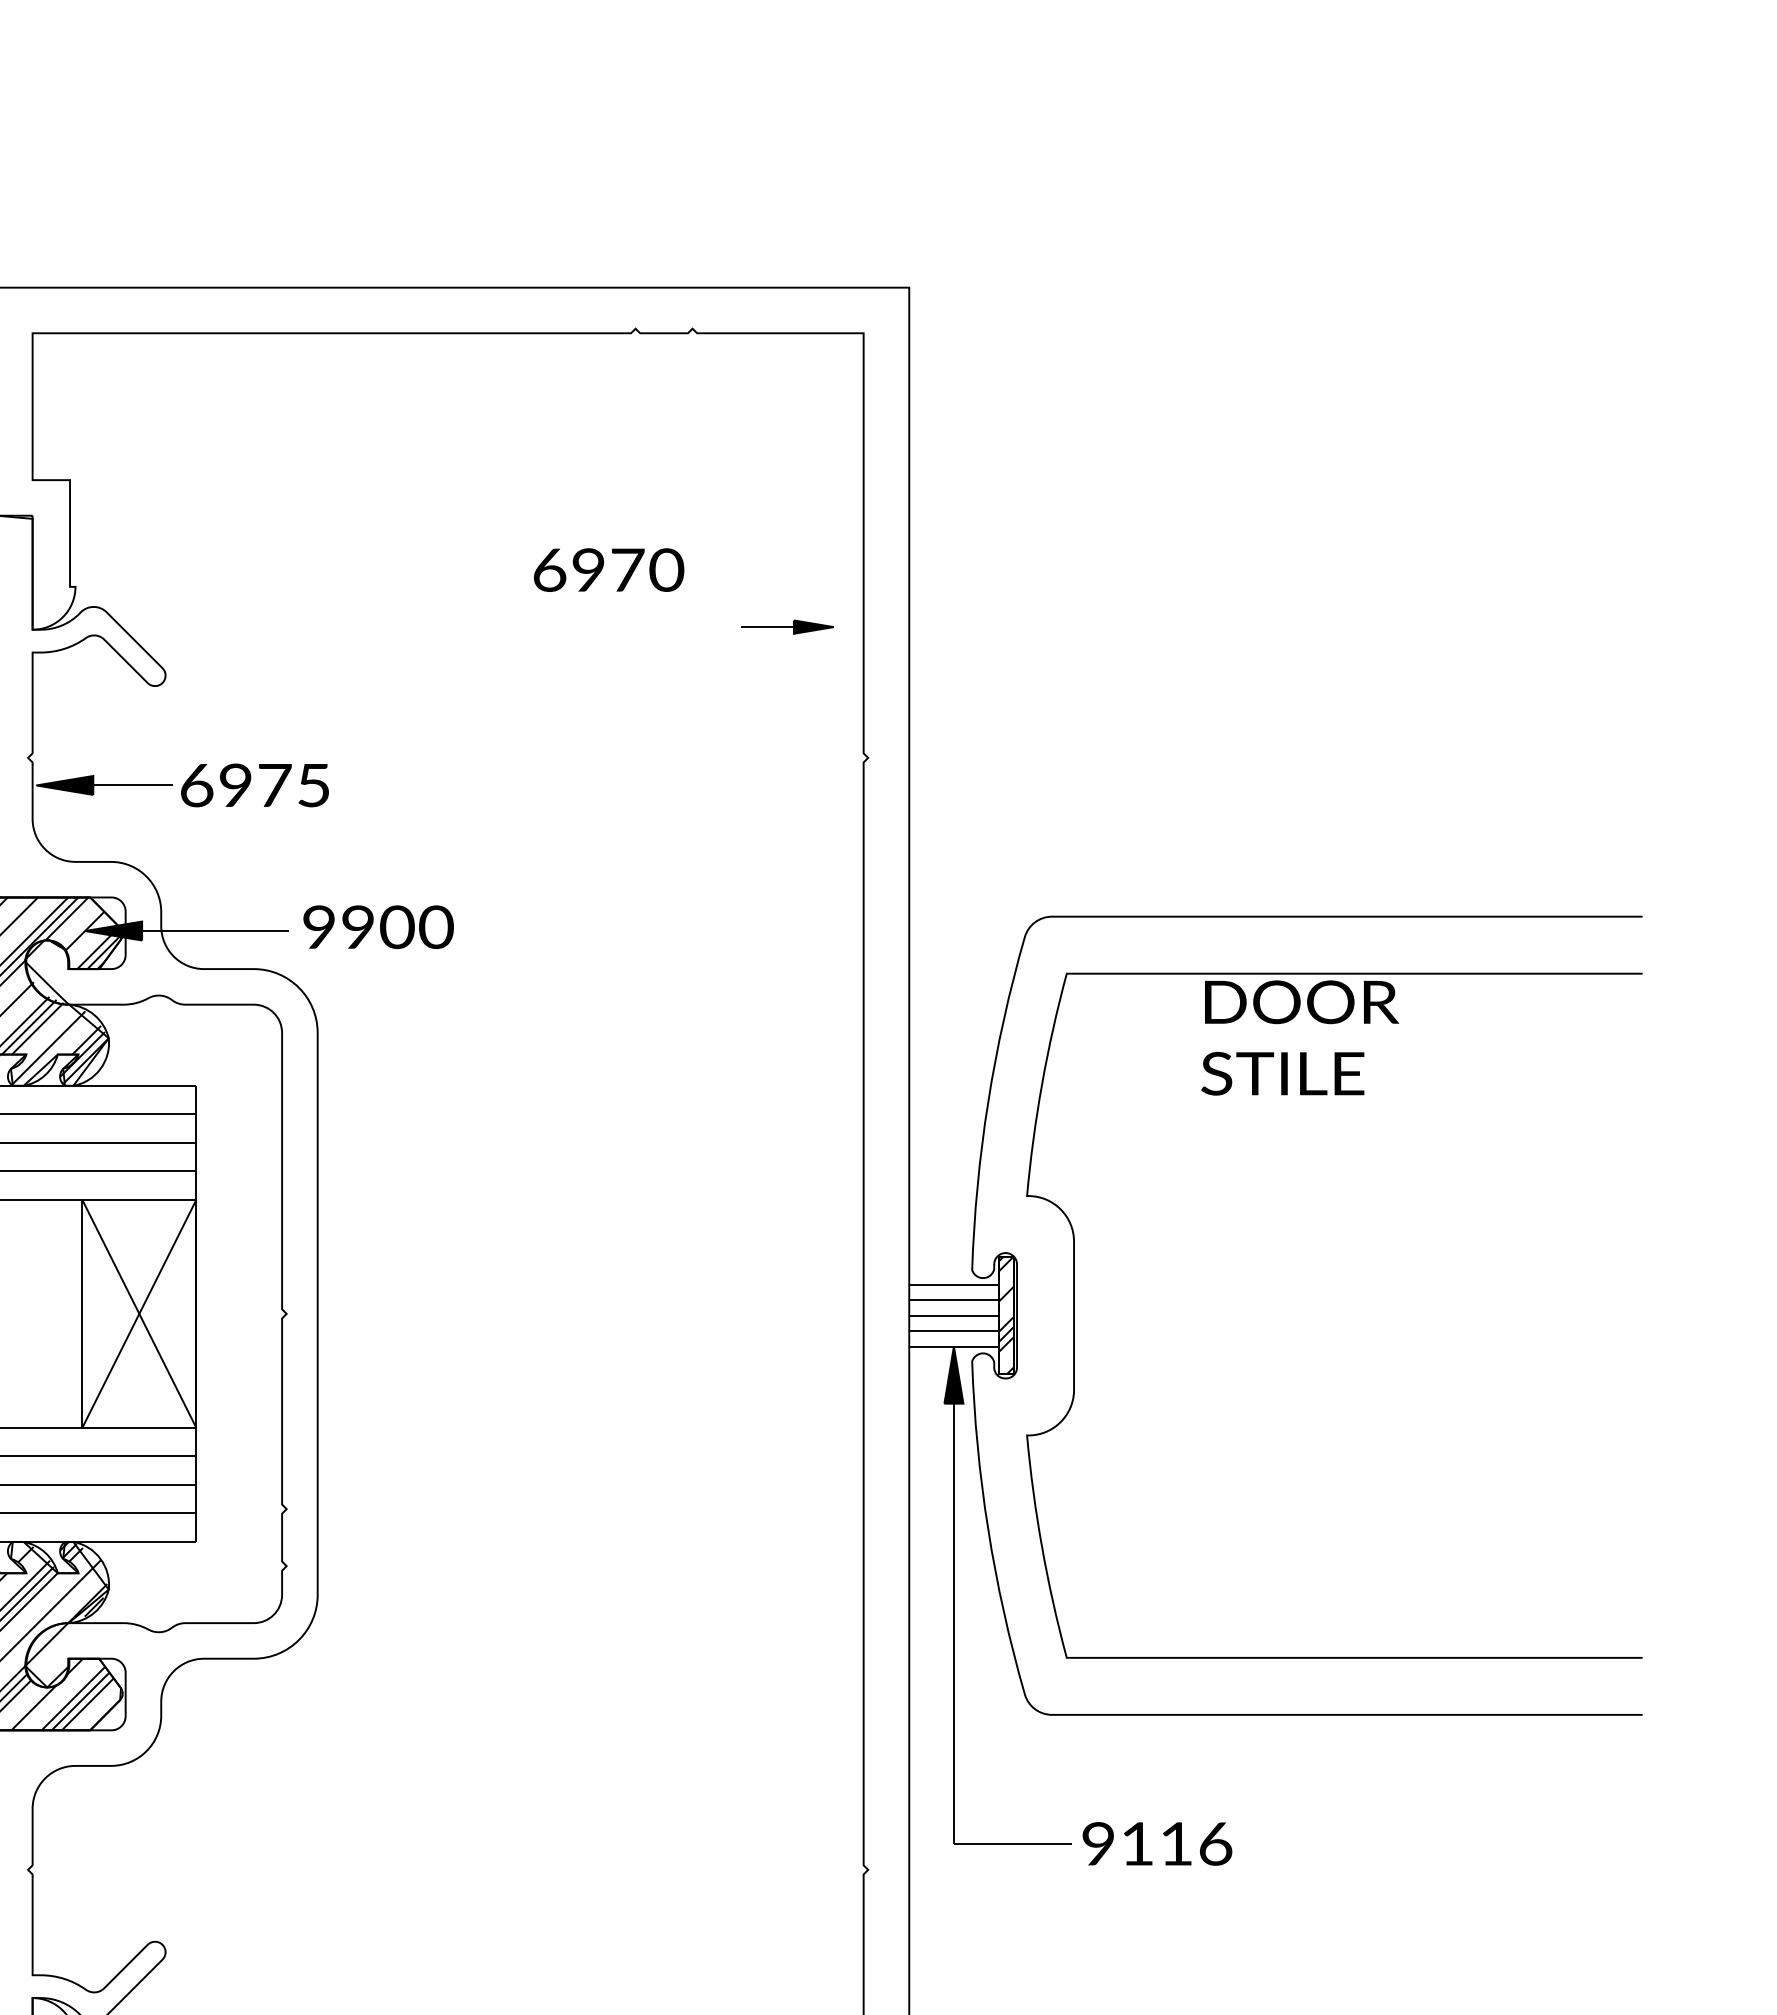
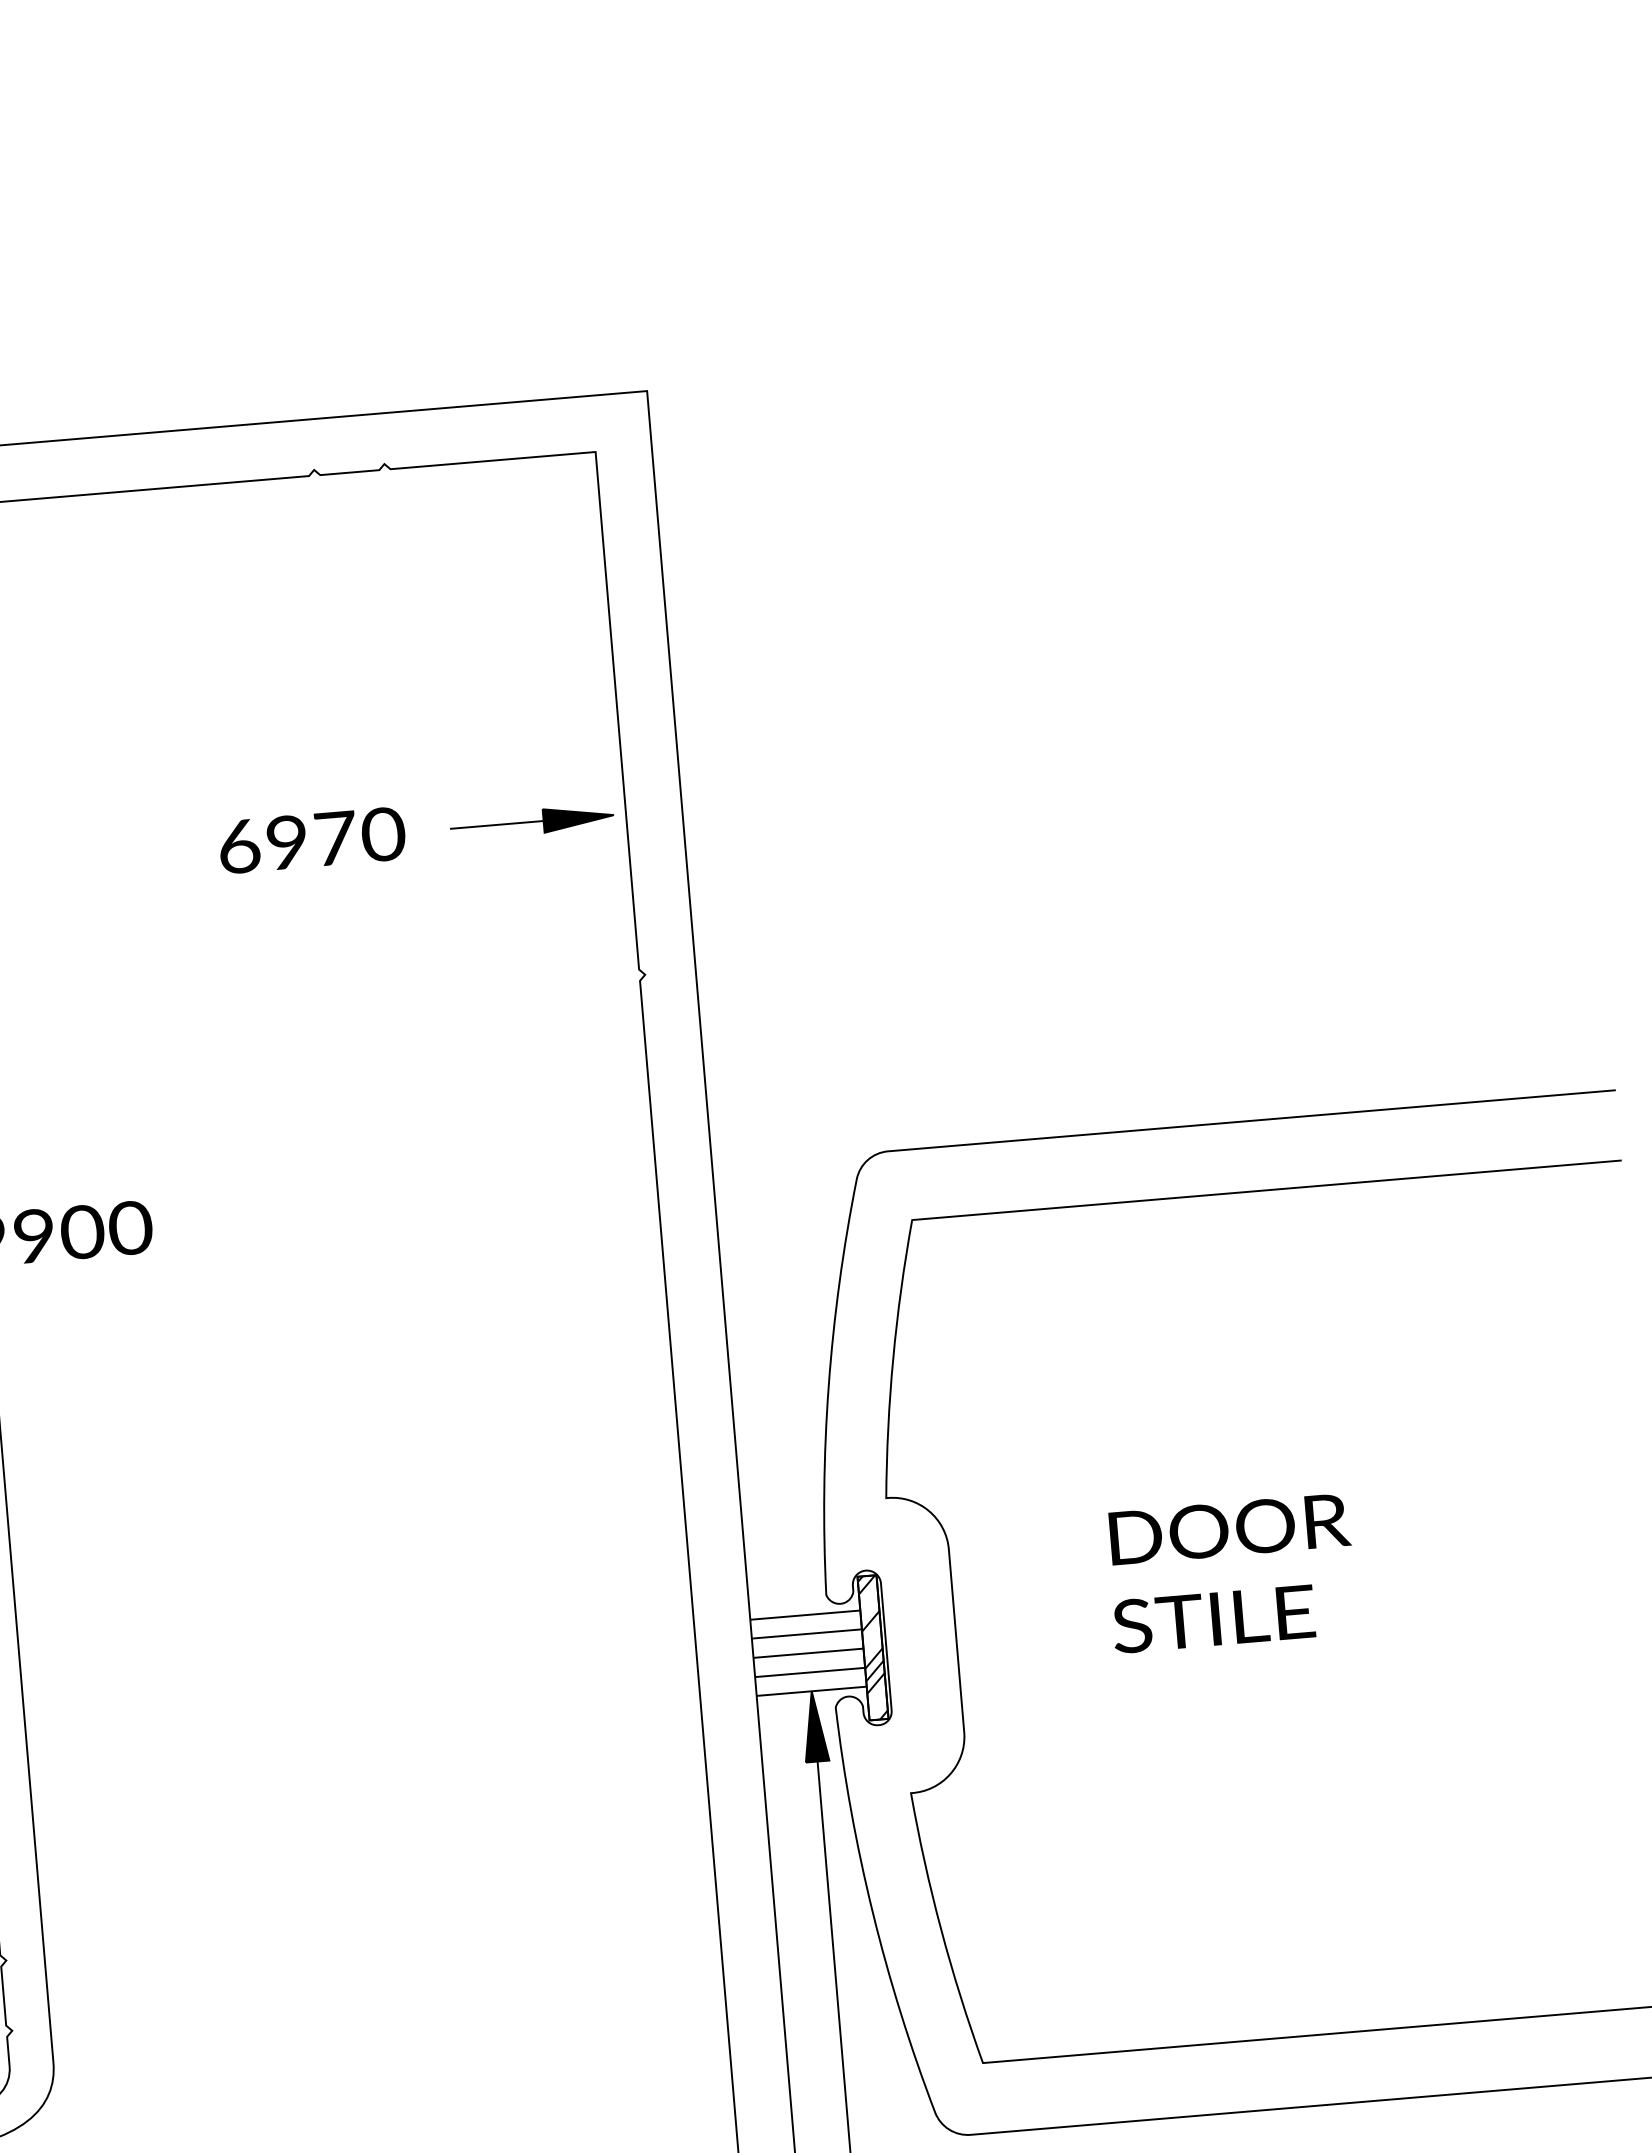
text: (609, 569) -> (312, 839), moved
part: (787, 626) -> (532, 821), size x1.43
text: (1300, 1037) -> (1231, 1572), moved

